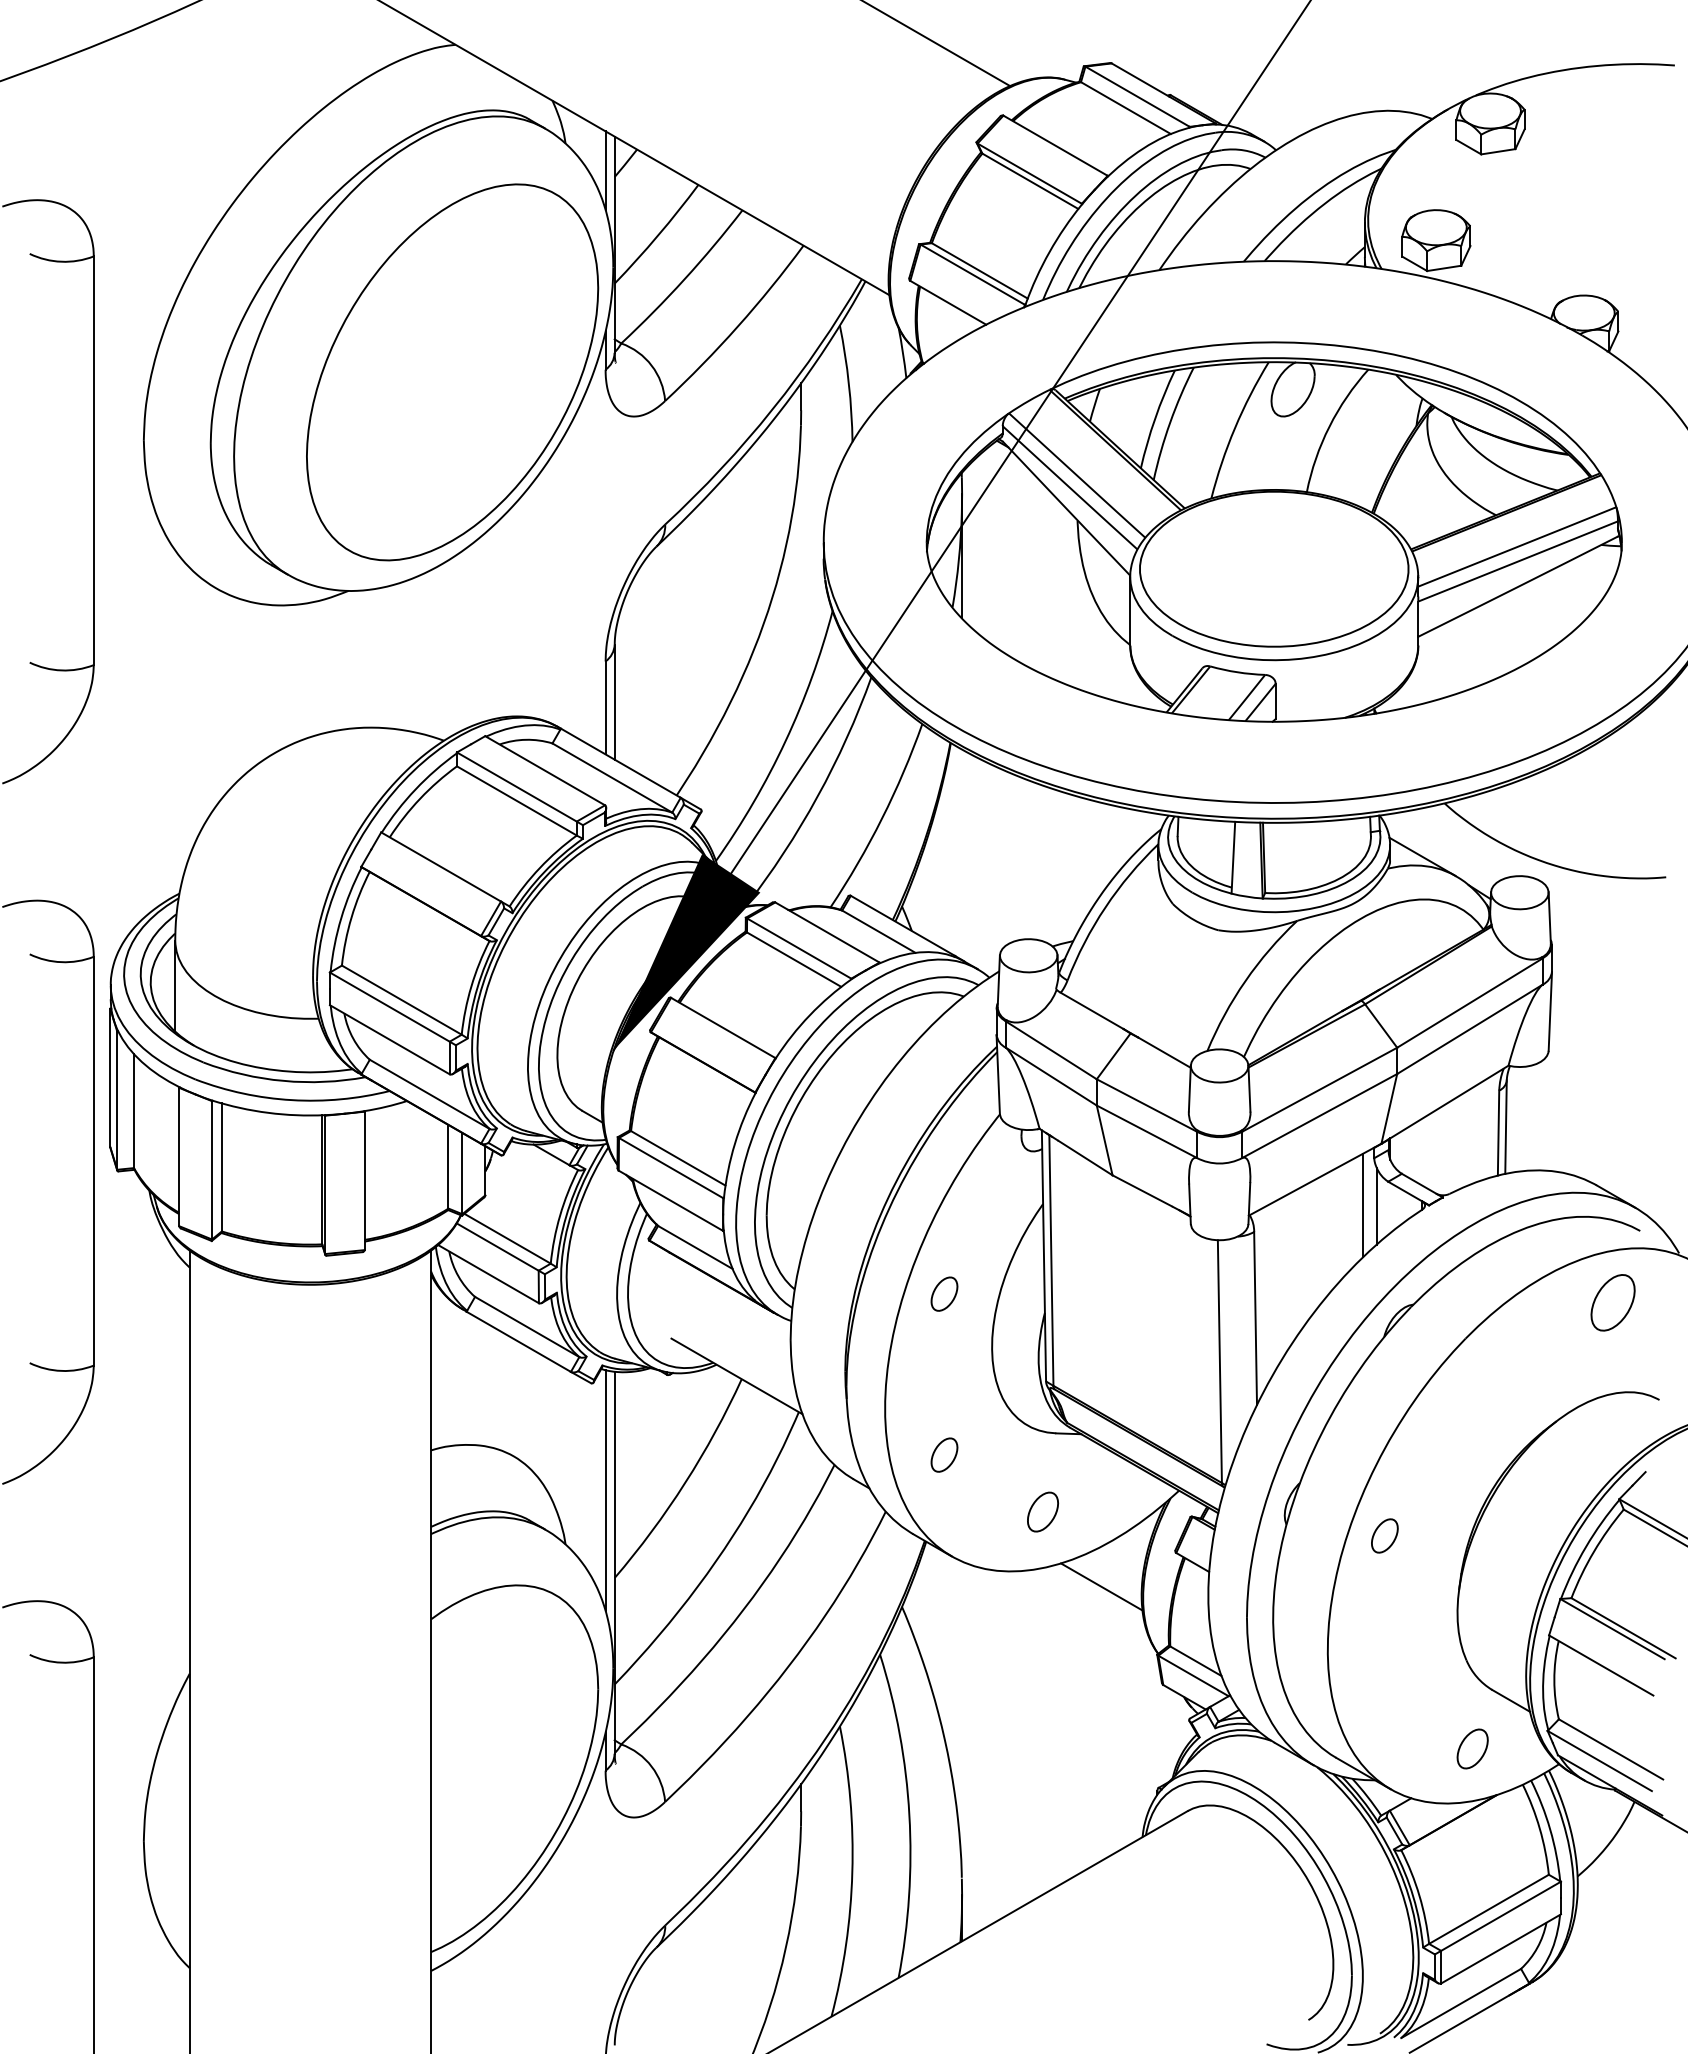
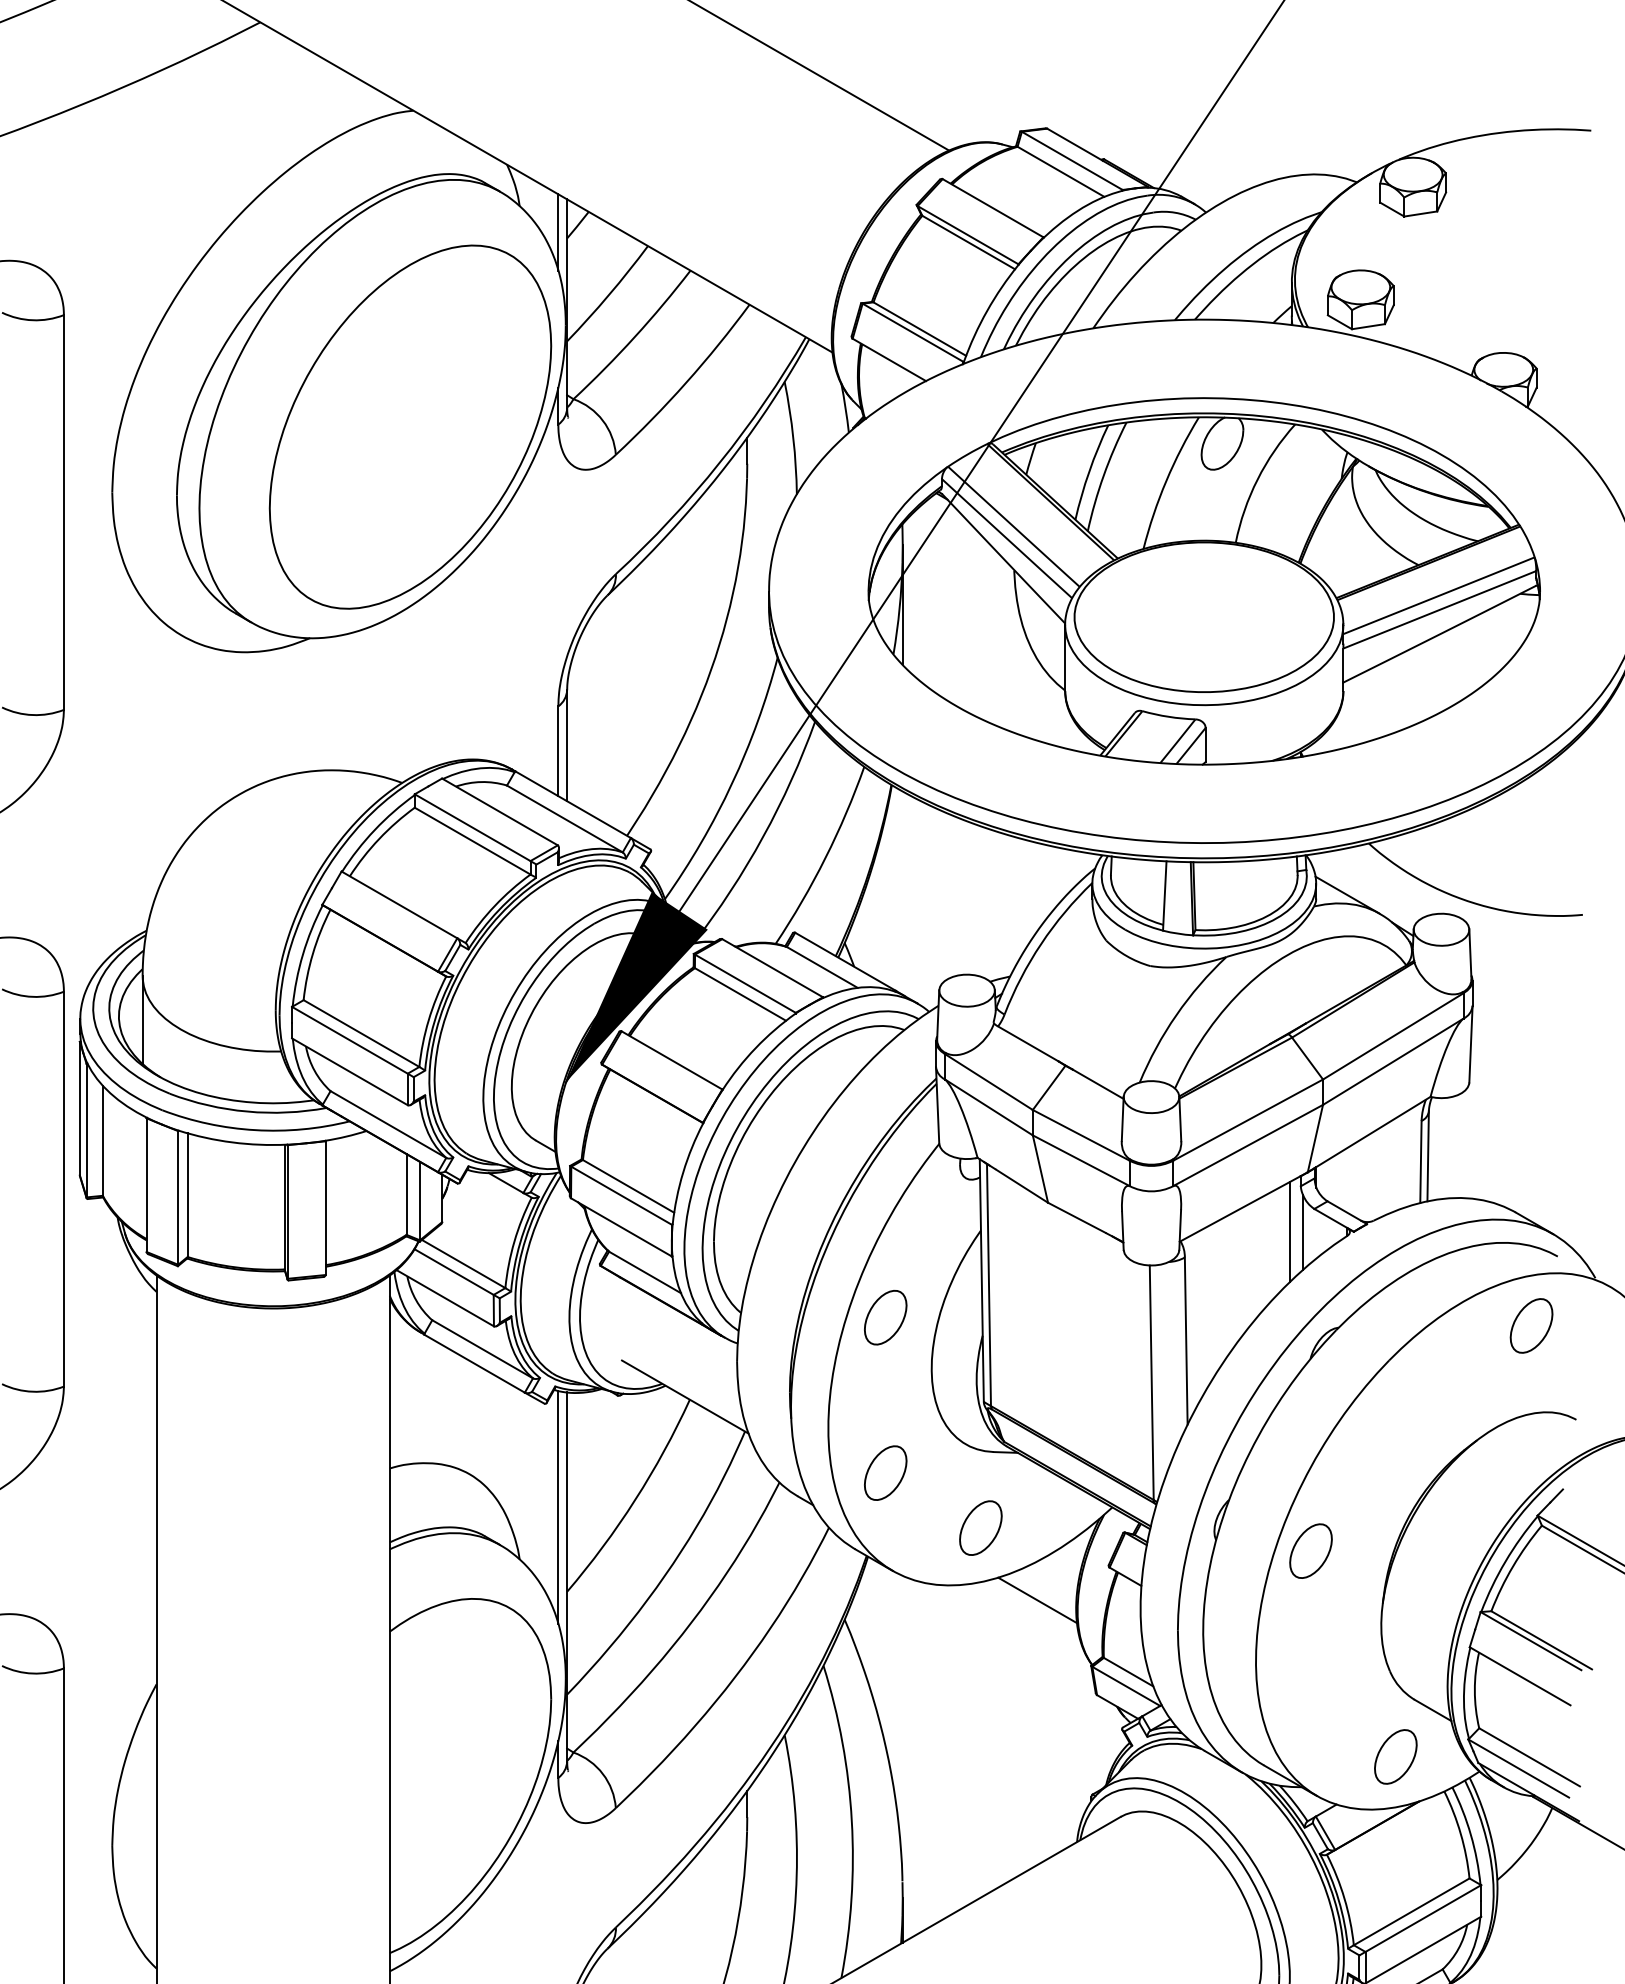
part: (944, 1293) -> (885, 1316), size x1.67
part: (944, 1454) -> (885, 1472), size x1.67
part: (1042, 1511) -> (980, 1527), size x1.43
part: (1384, 1535) -> (1310, 1550), size x1.67
part: (1472, 1748) -> (1395, 1756), size x1.43

